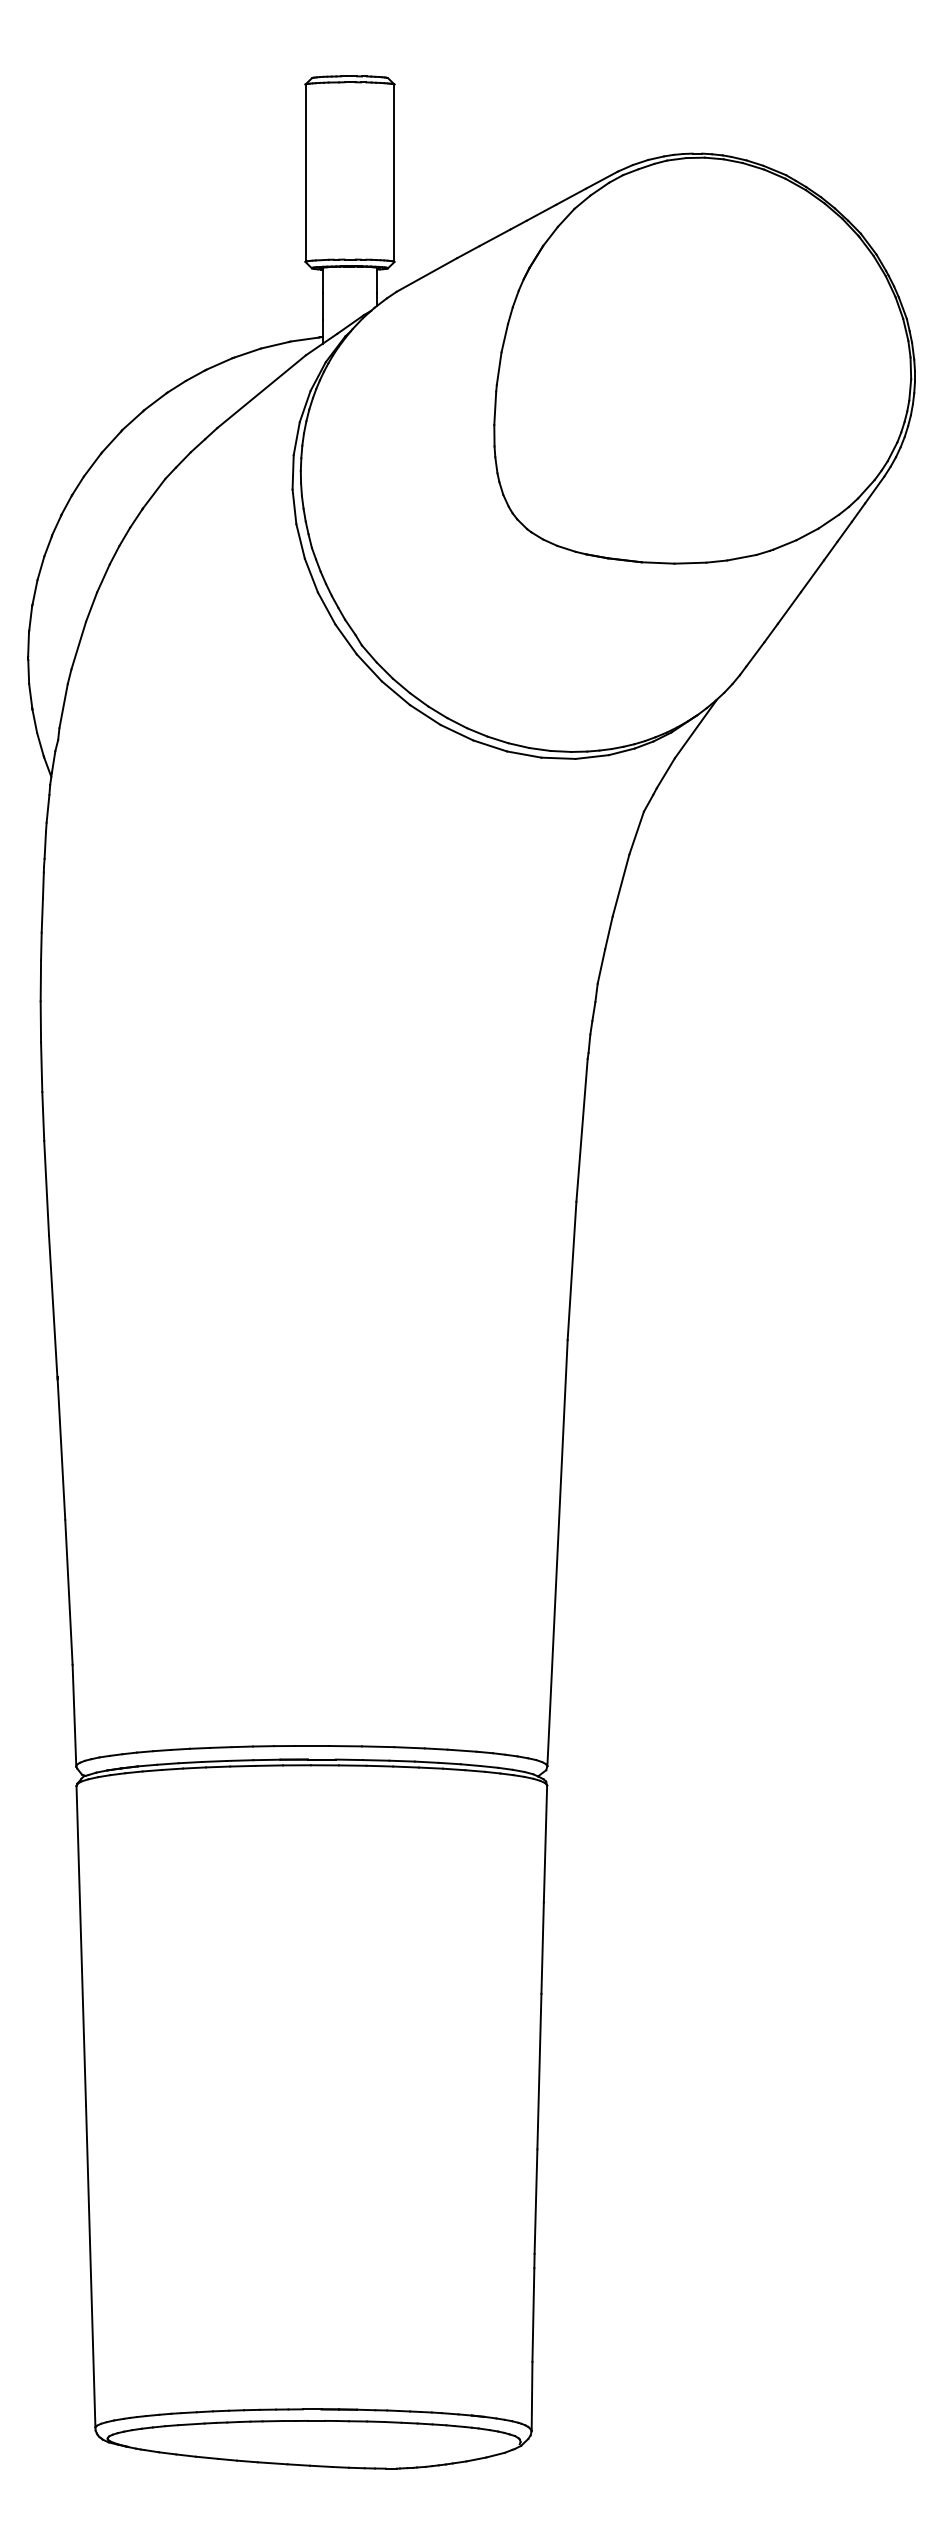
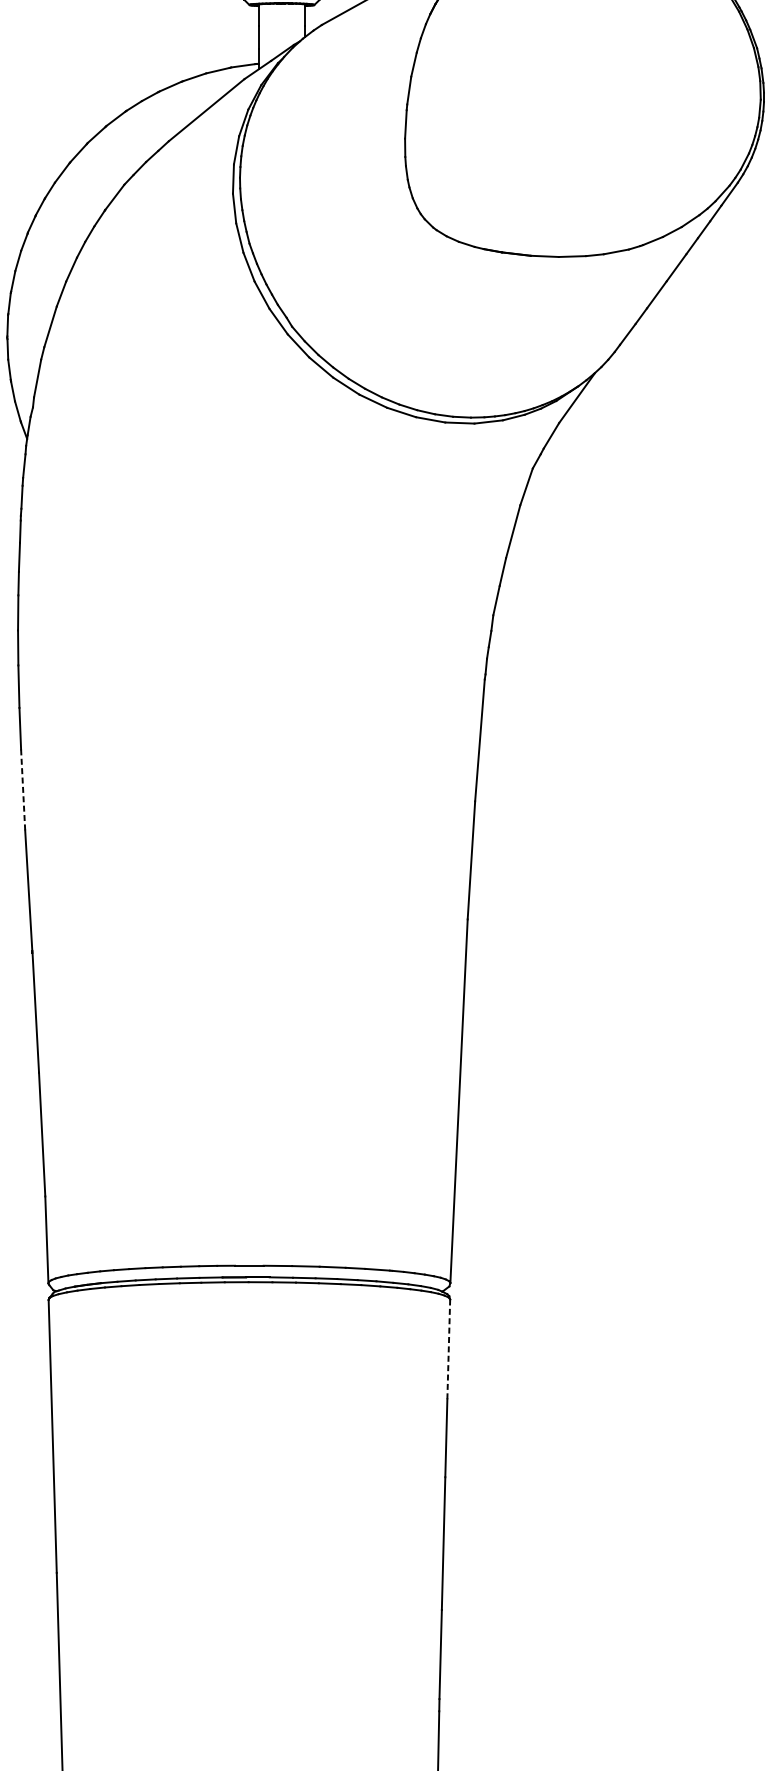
line: (46, 1188) -> (23, 790), solid -> dashed
line: (545, 1843) -> (448, 1348), solid -> dashed

